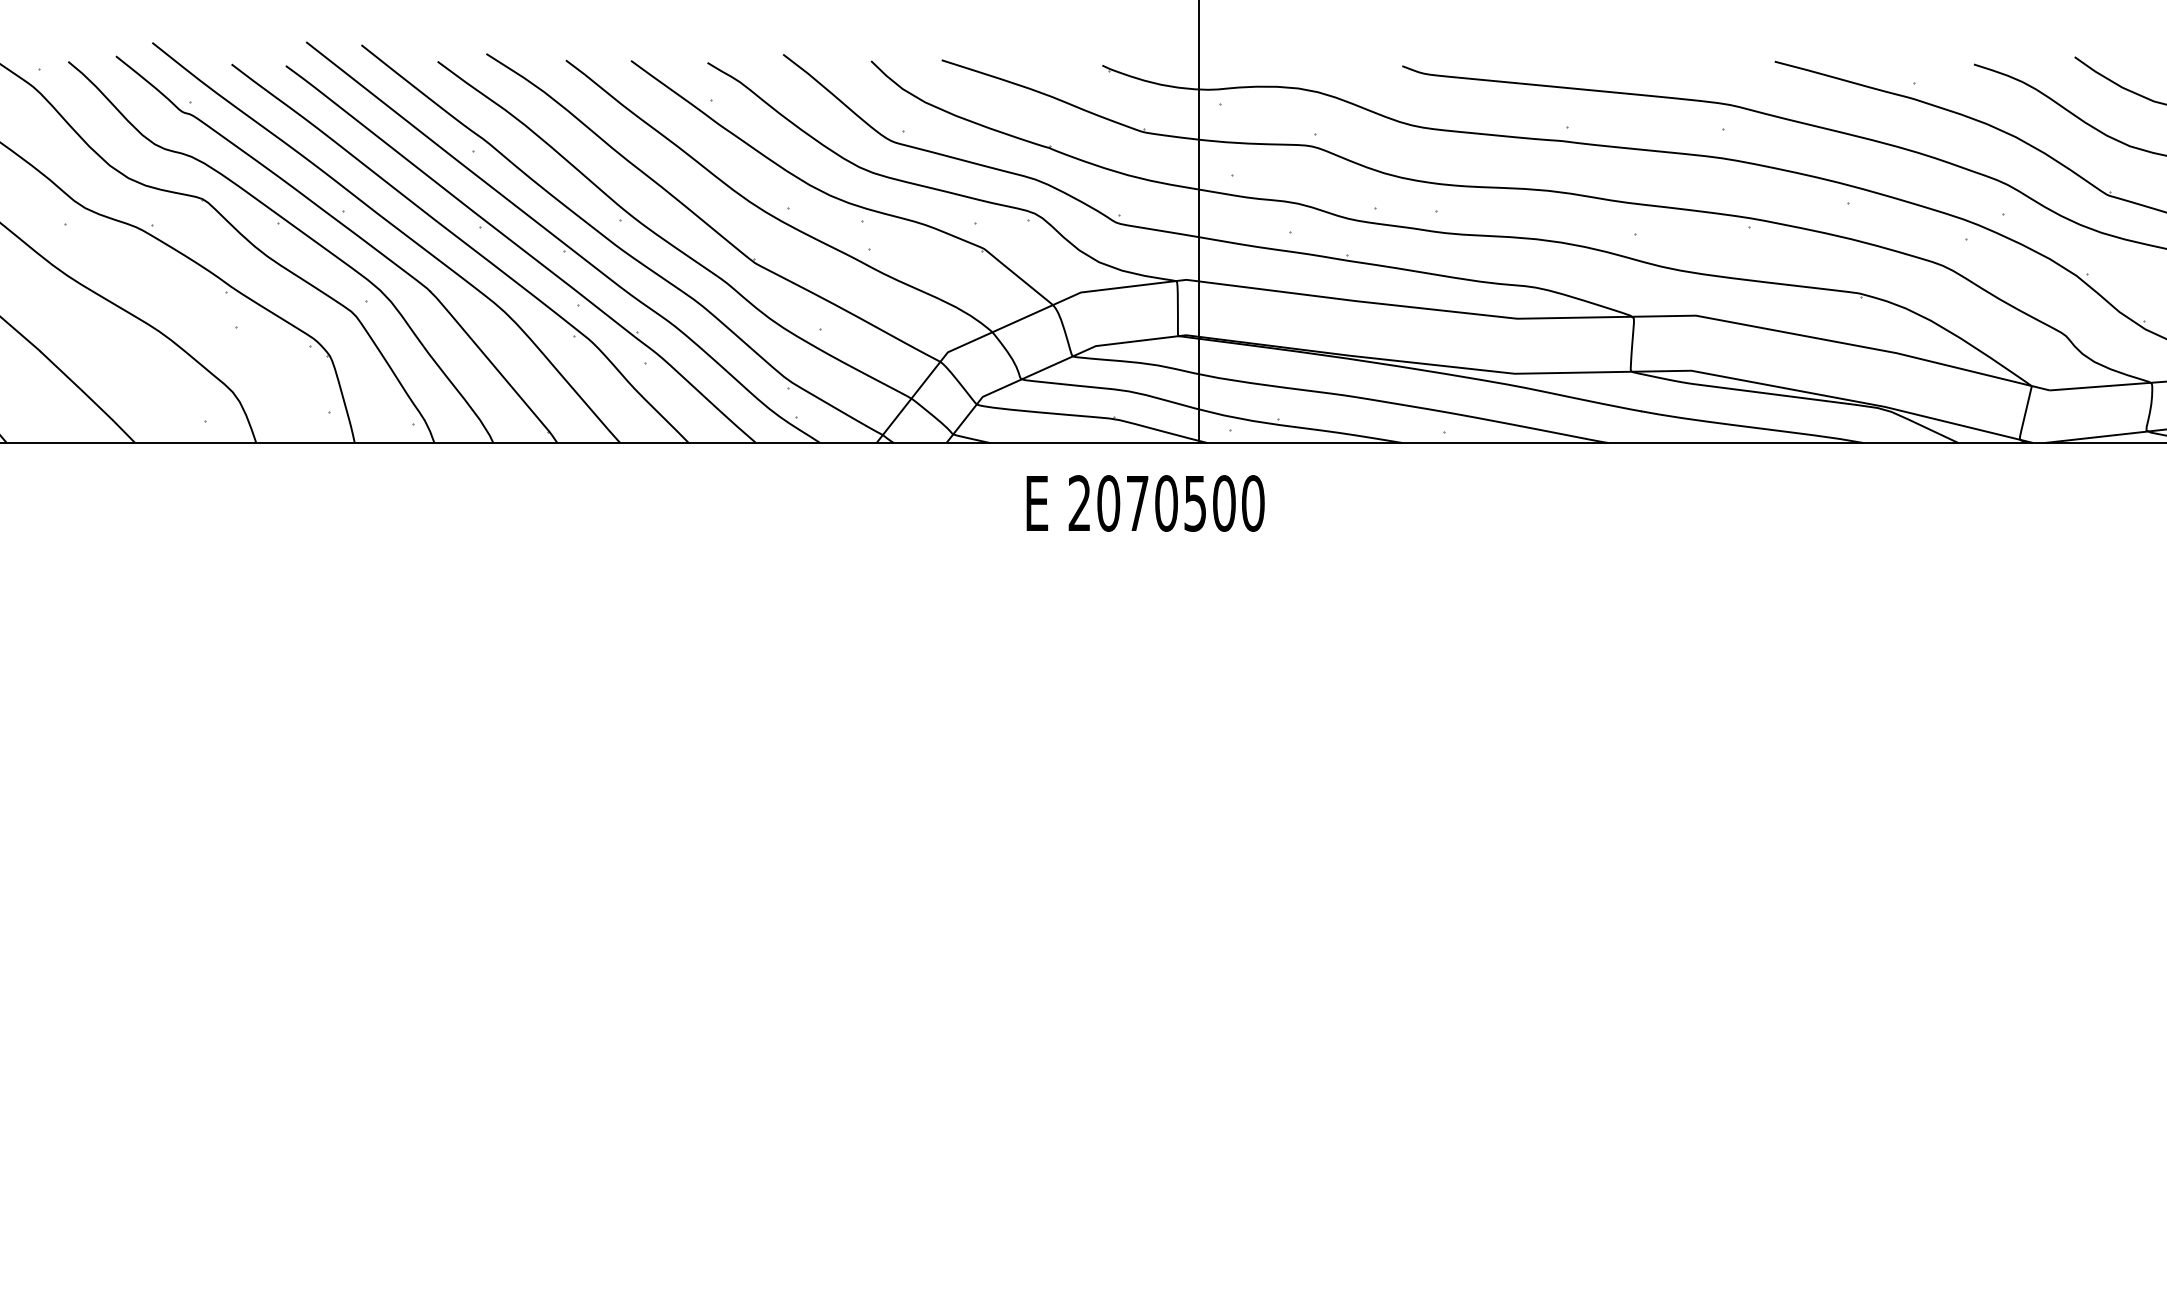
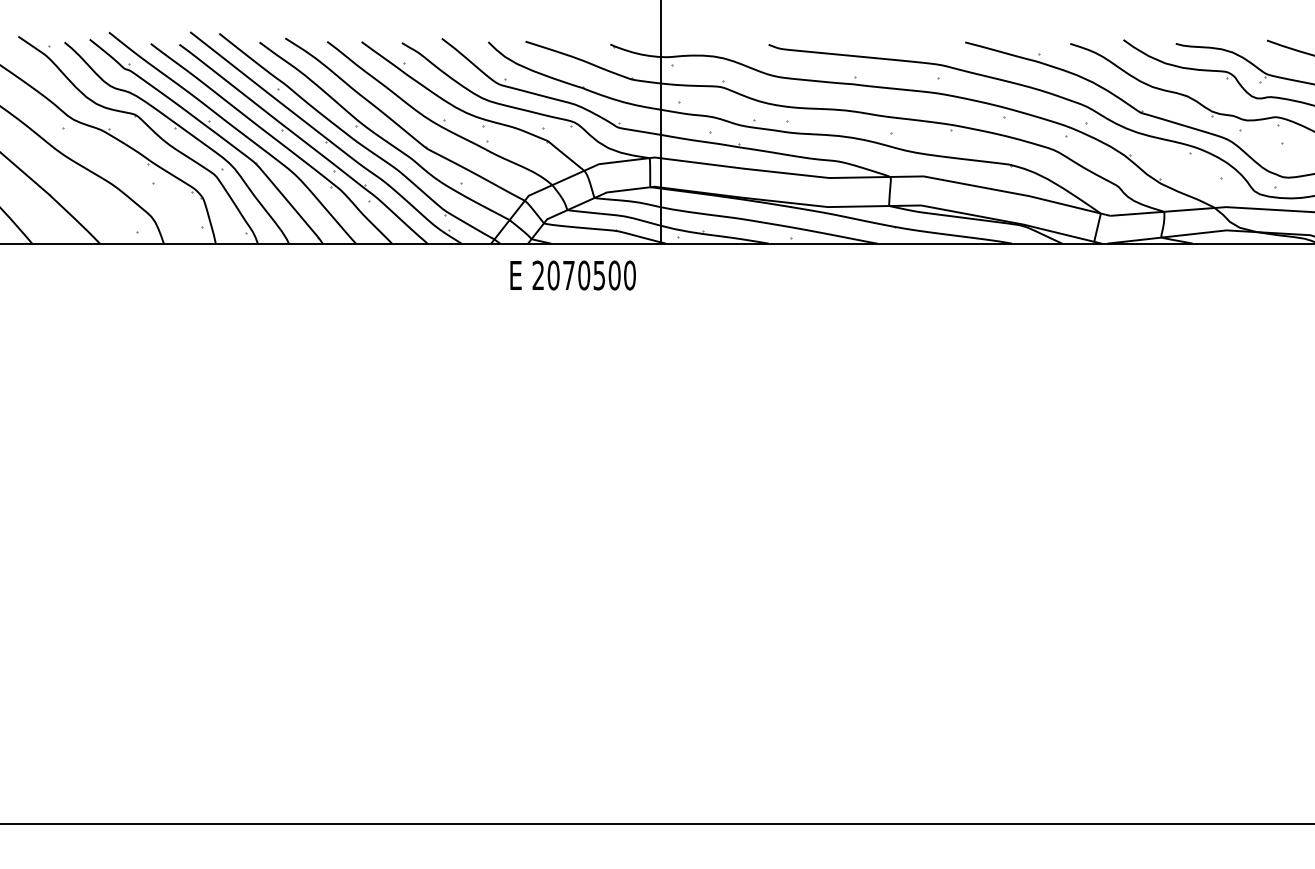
text: (1144, 503) -> (572, 275), moved

